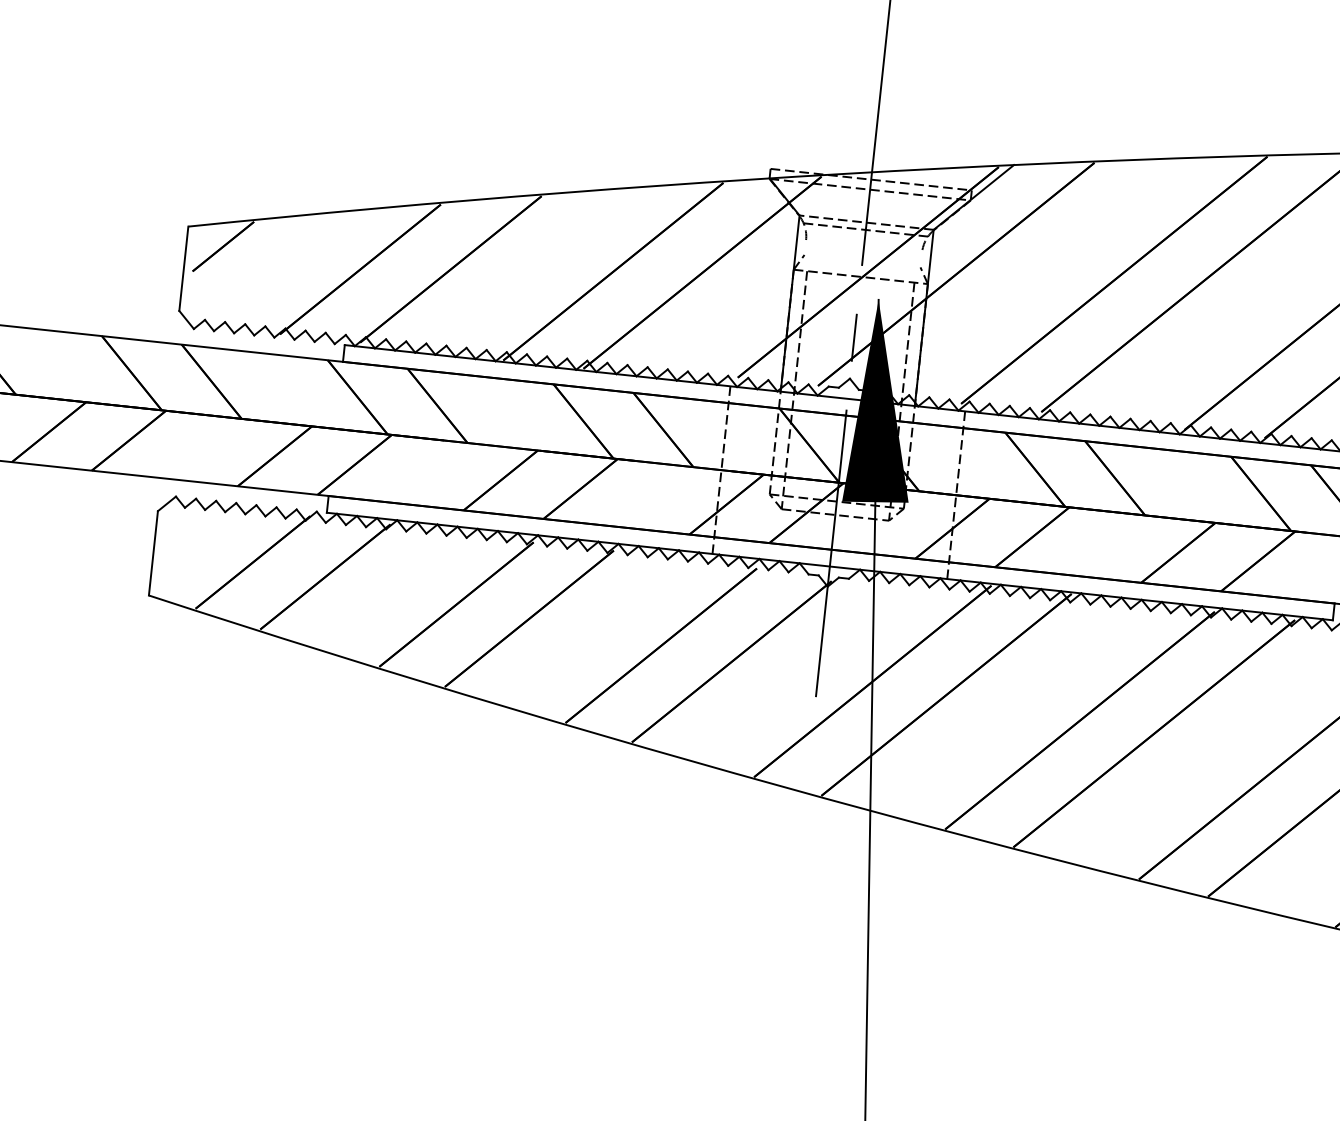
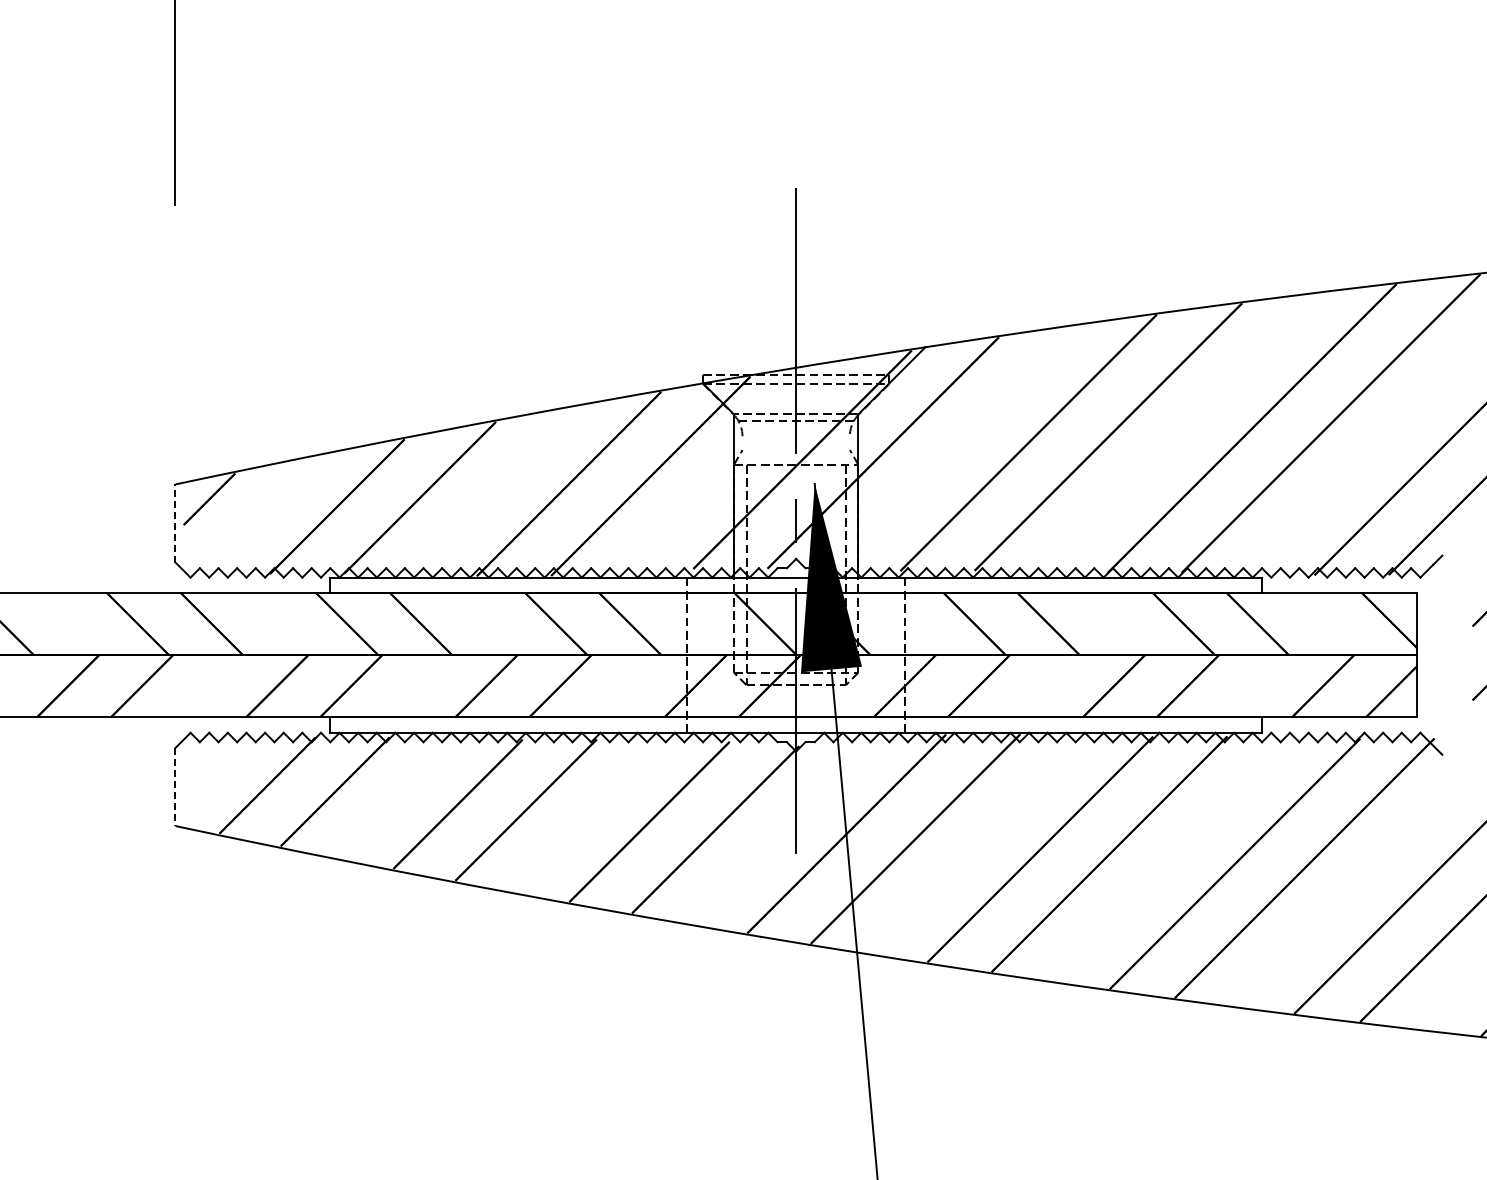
line: (183, 267) -> (175, 522), solid -> dashed
line: (153, 553) -> (175, 787), solid -> dashed

